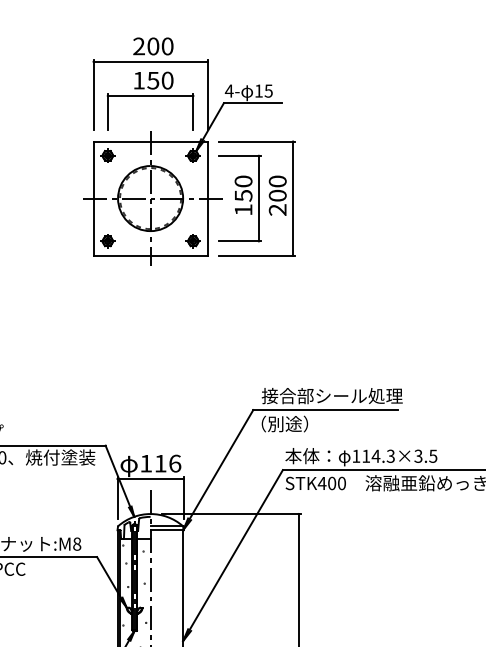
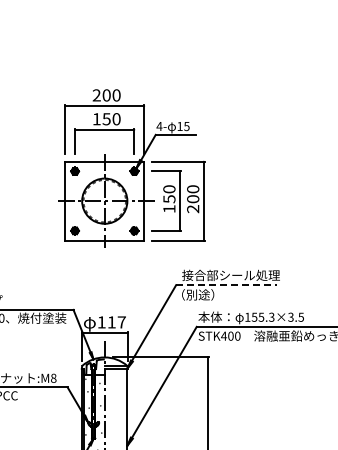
part: (189, 151) -> (131, 168), moved
line: (325, 410) -> (226, 285), solid -> dashed
text: (370, 455) -> (257, 316), 114.3×3.5 -> 155.3×3.5
text: (174, 463) -> (121, 322), 116 -> 117

